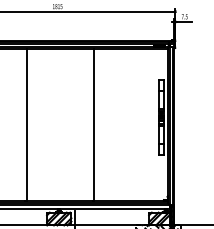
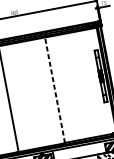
line: (93, 124) -> (54, 90), solid -> dashed

